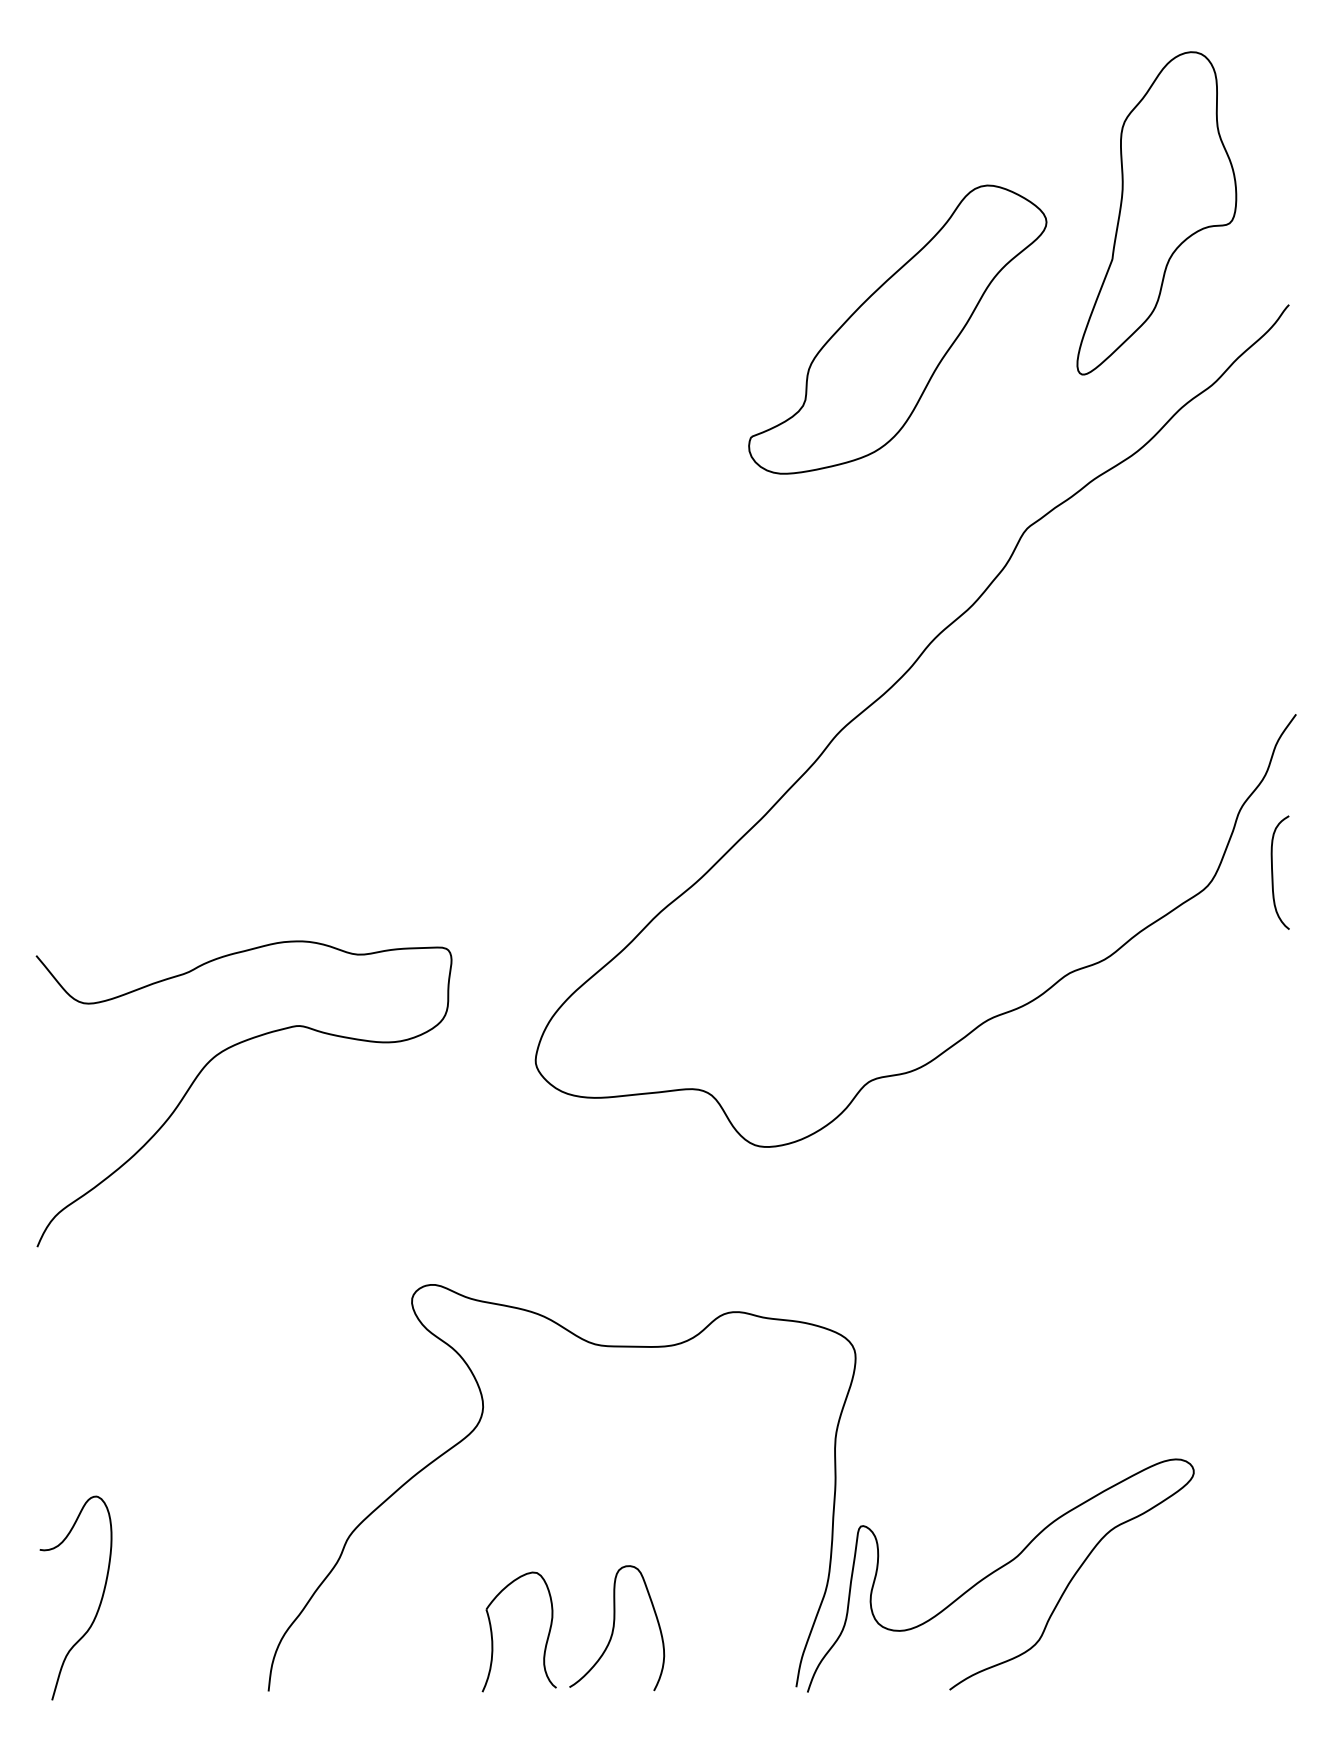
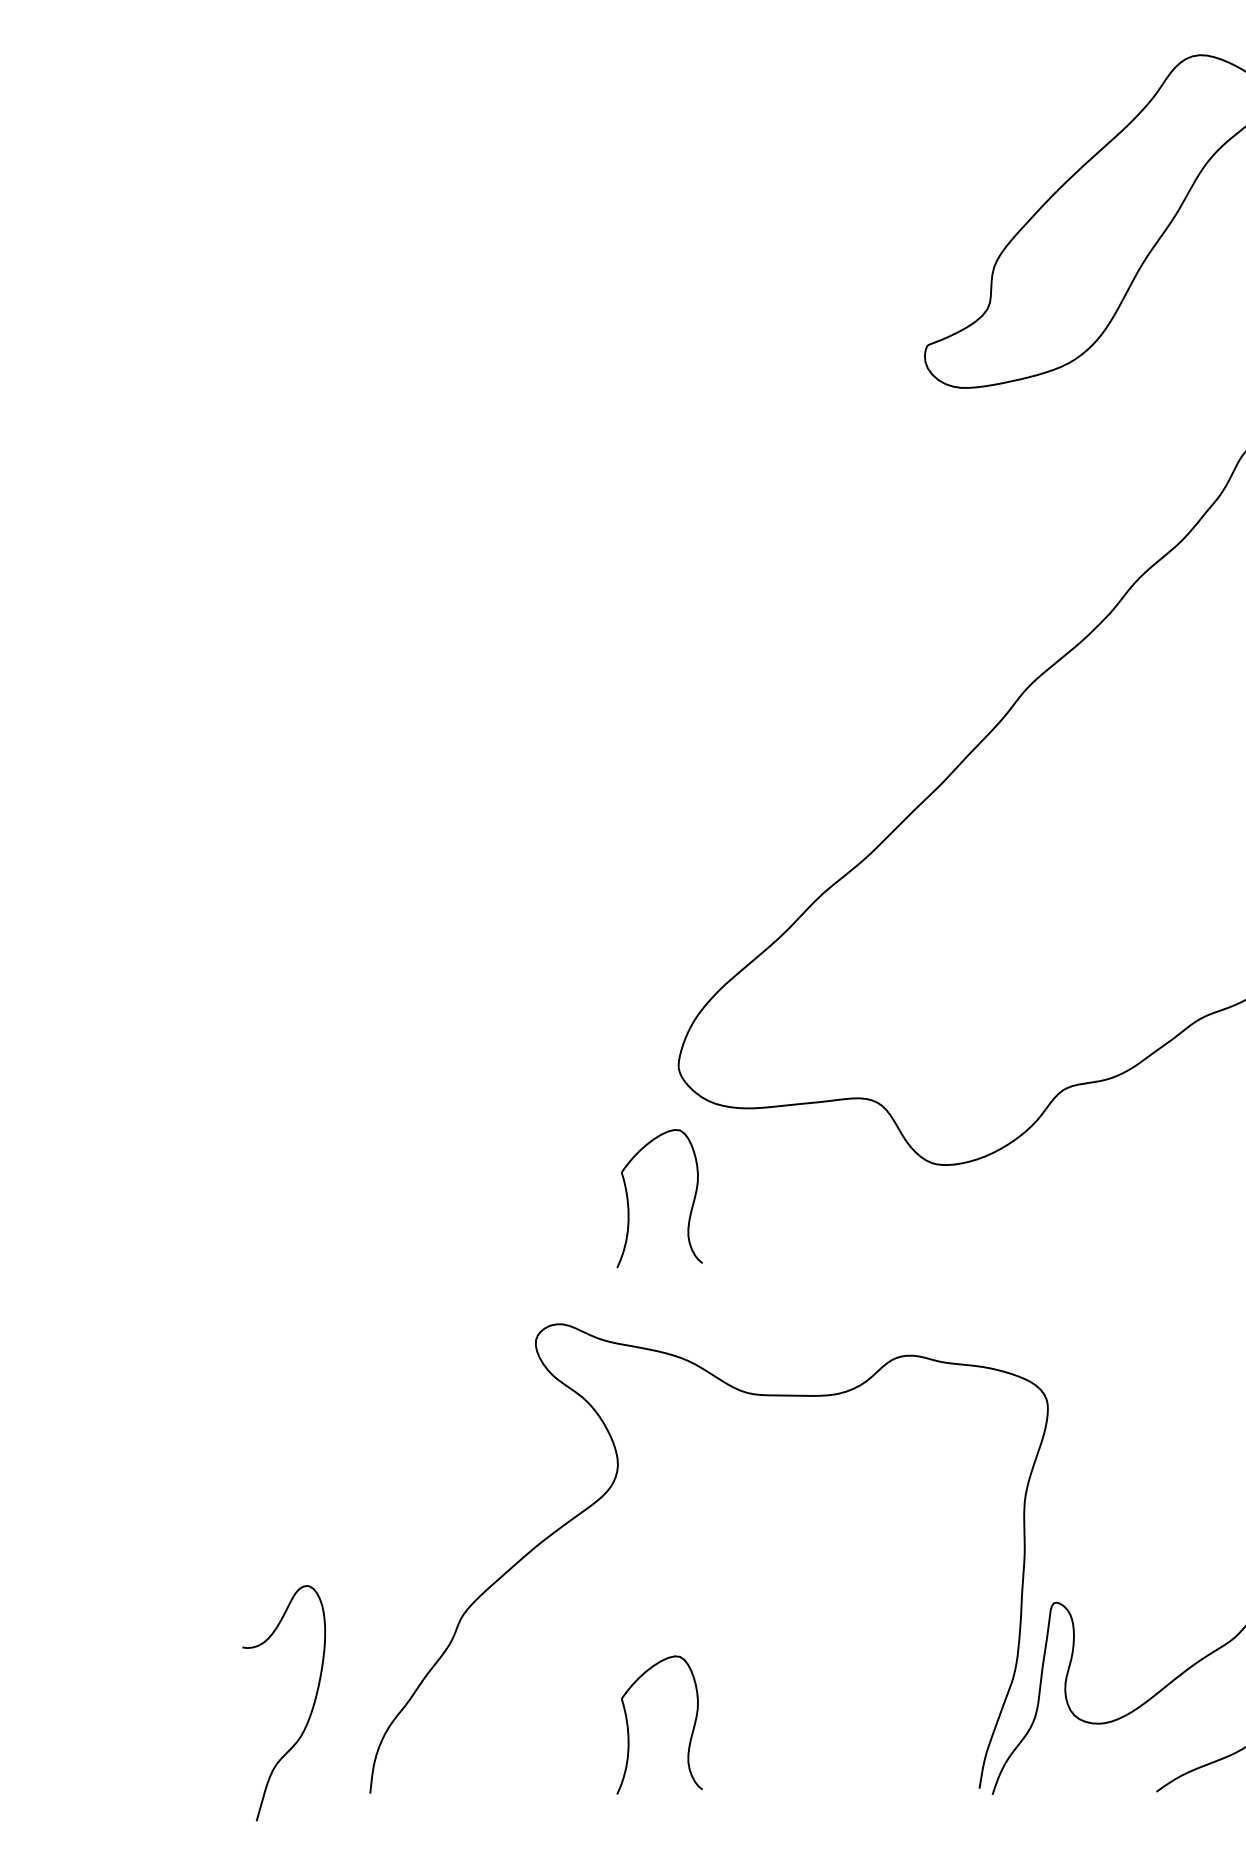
curve: (212, 1060) -> (305, 1065), removed
part: (492, 1175) -> (628, 1198), added
curve: (98, 1606) -> (310, 1712), moved
curve: (614, 1628) -> (769, 1720), removed

